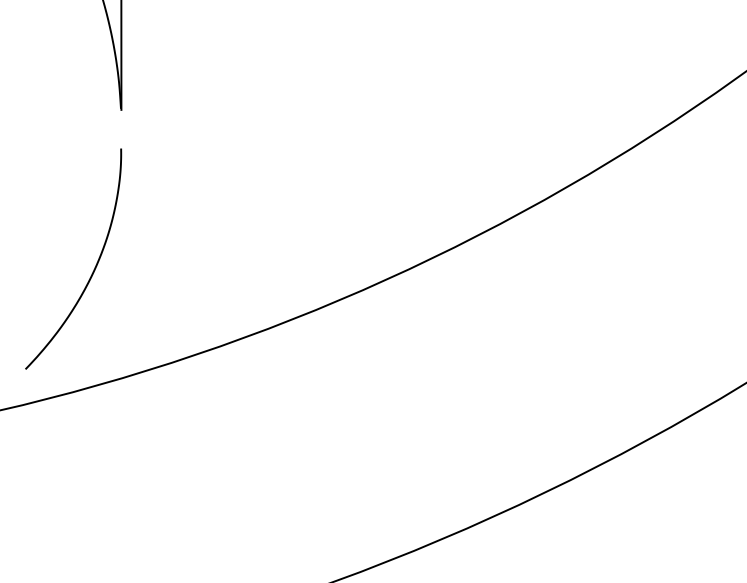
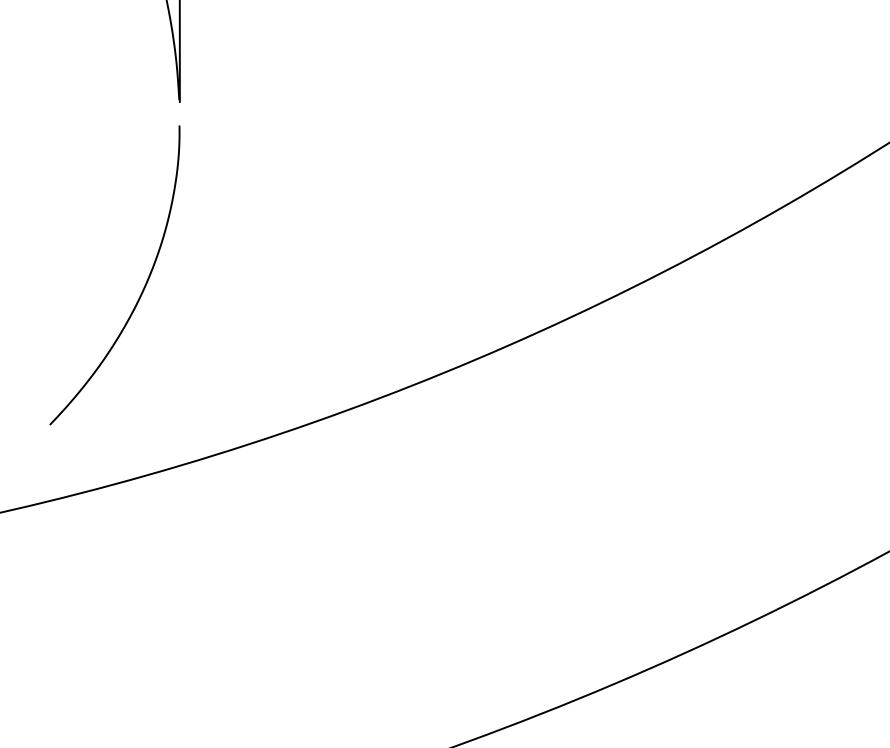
curve: (93, 269) -> (142, 289), moved

